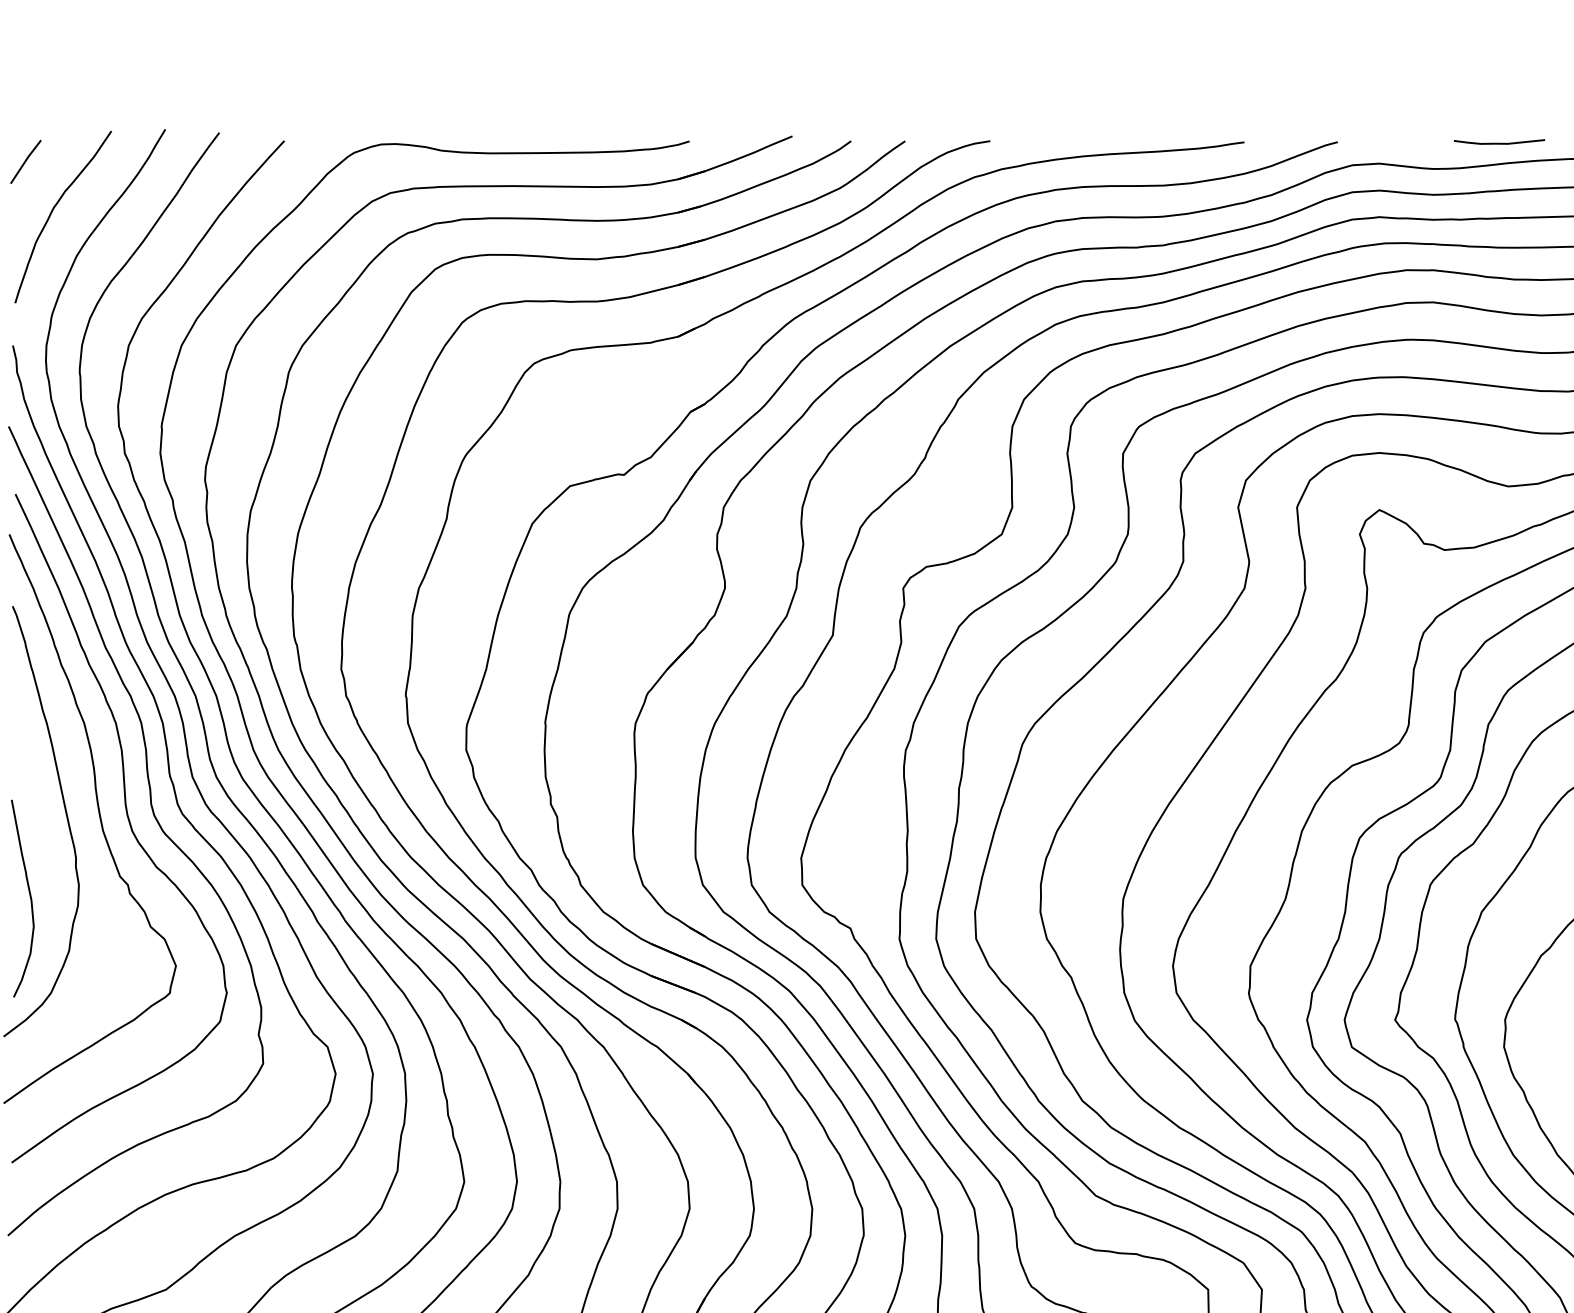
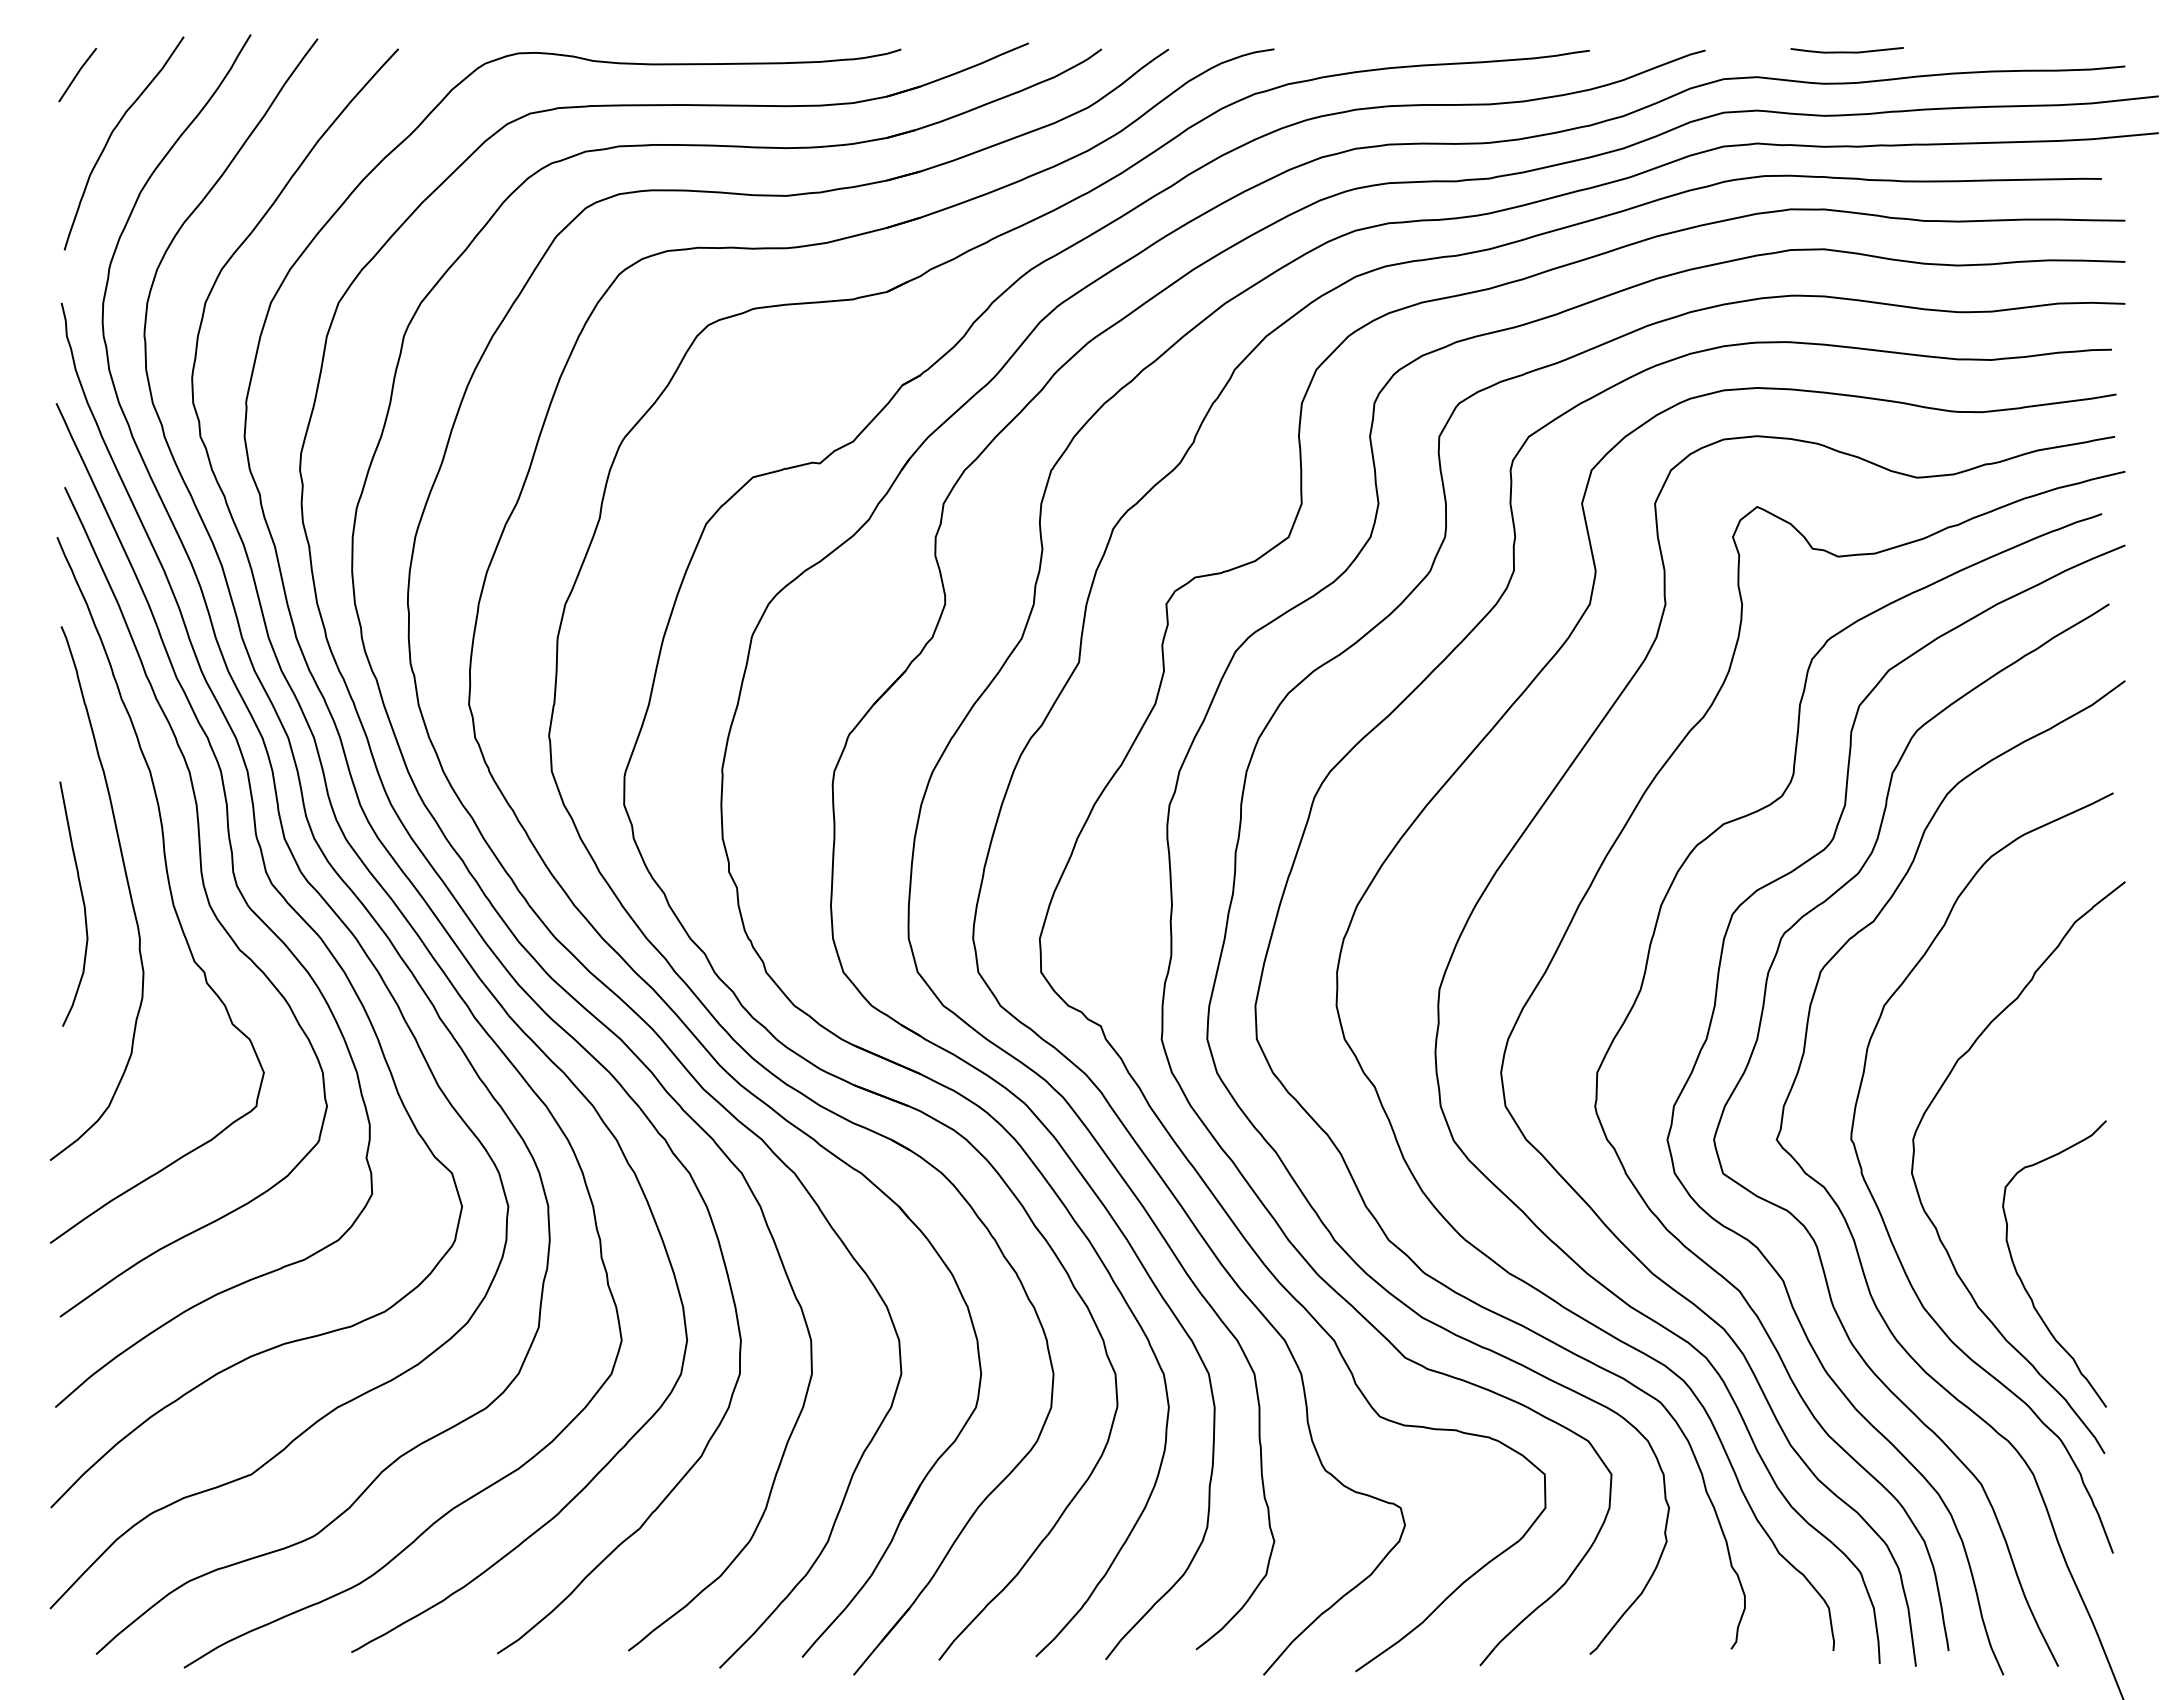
curve: (1498, 142) -> (1846, 51), moved
curve: (29, 897) -> (82, 902), moved

